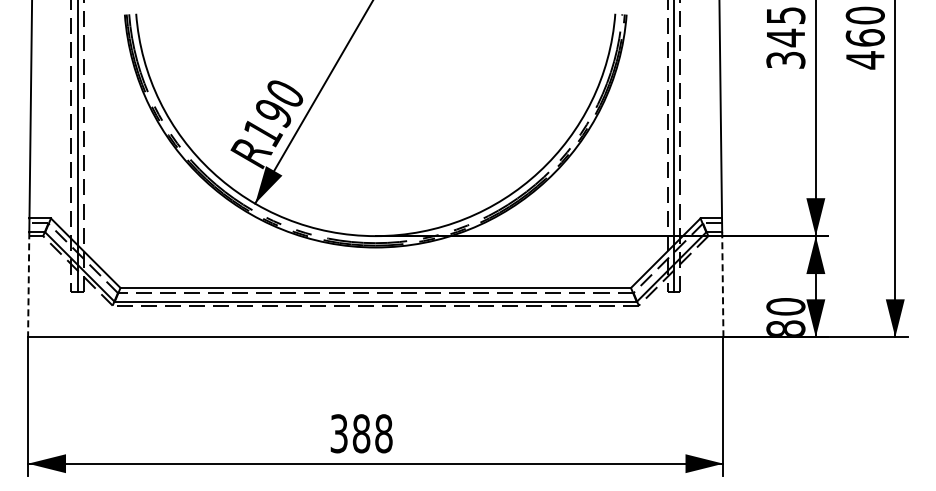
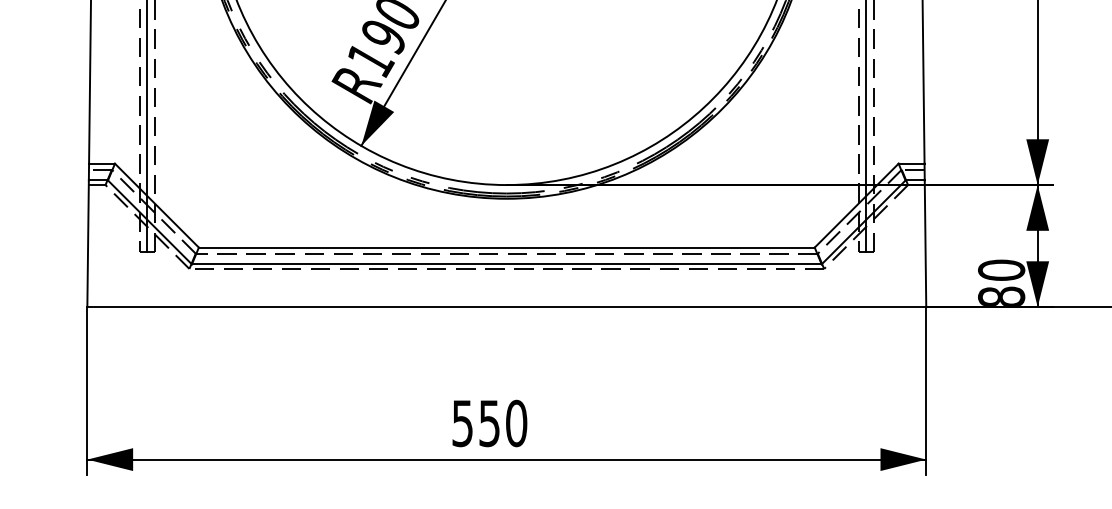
line: (722, 284) -> (925, 243), dashed -> solid
line: (28, 285) -> (87, 244), dashed -> solid
text: (361, 433) -> (489, 423), 388 -> 550

